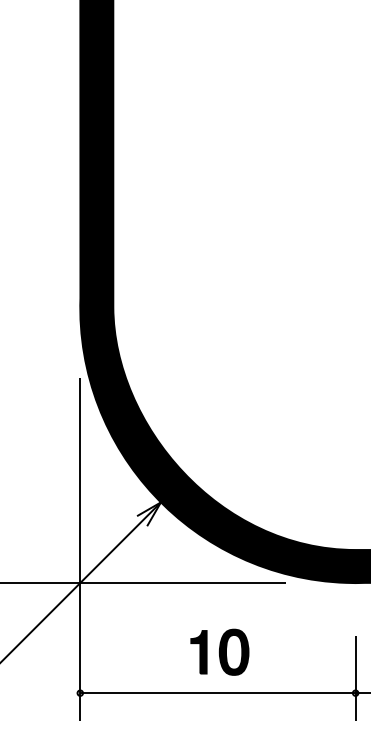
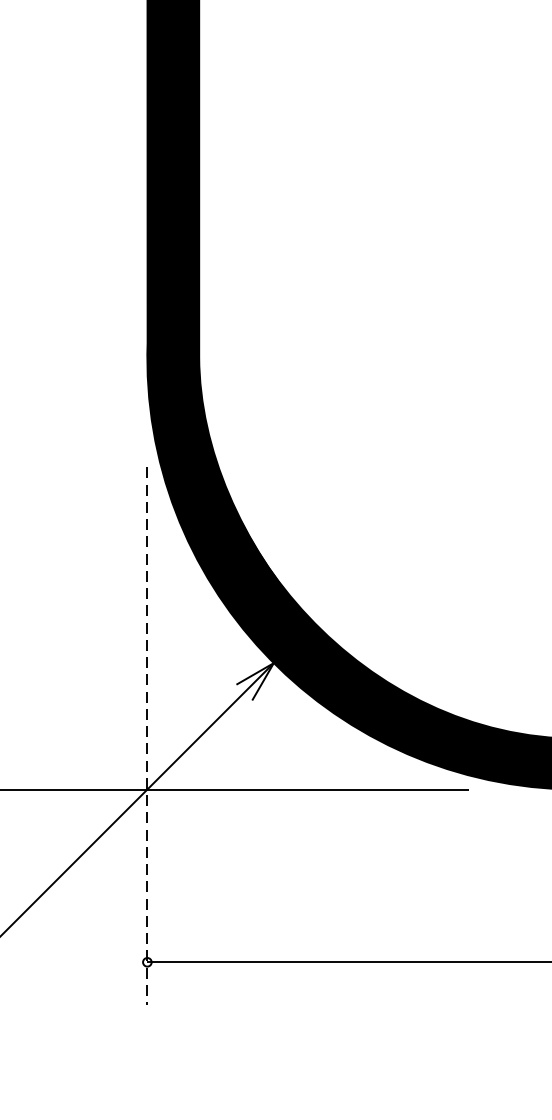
line: (80, 549) -> (147, 736), solid -> dashed
part: (219, 651) -> (365, 896), removed

